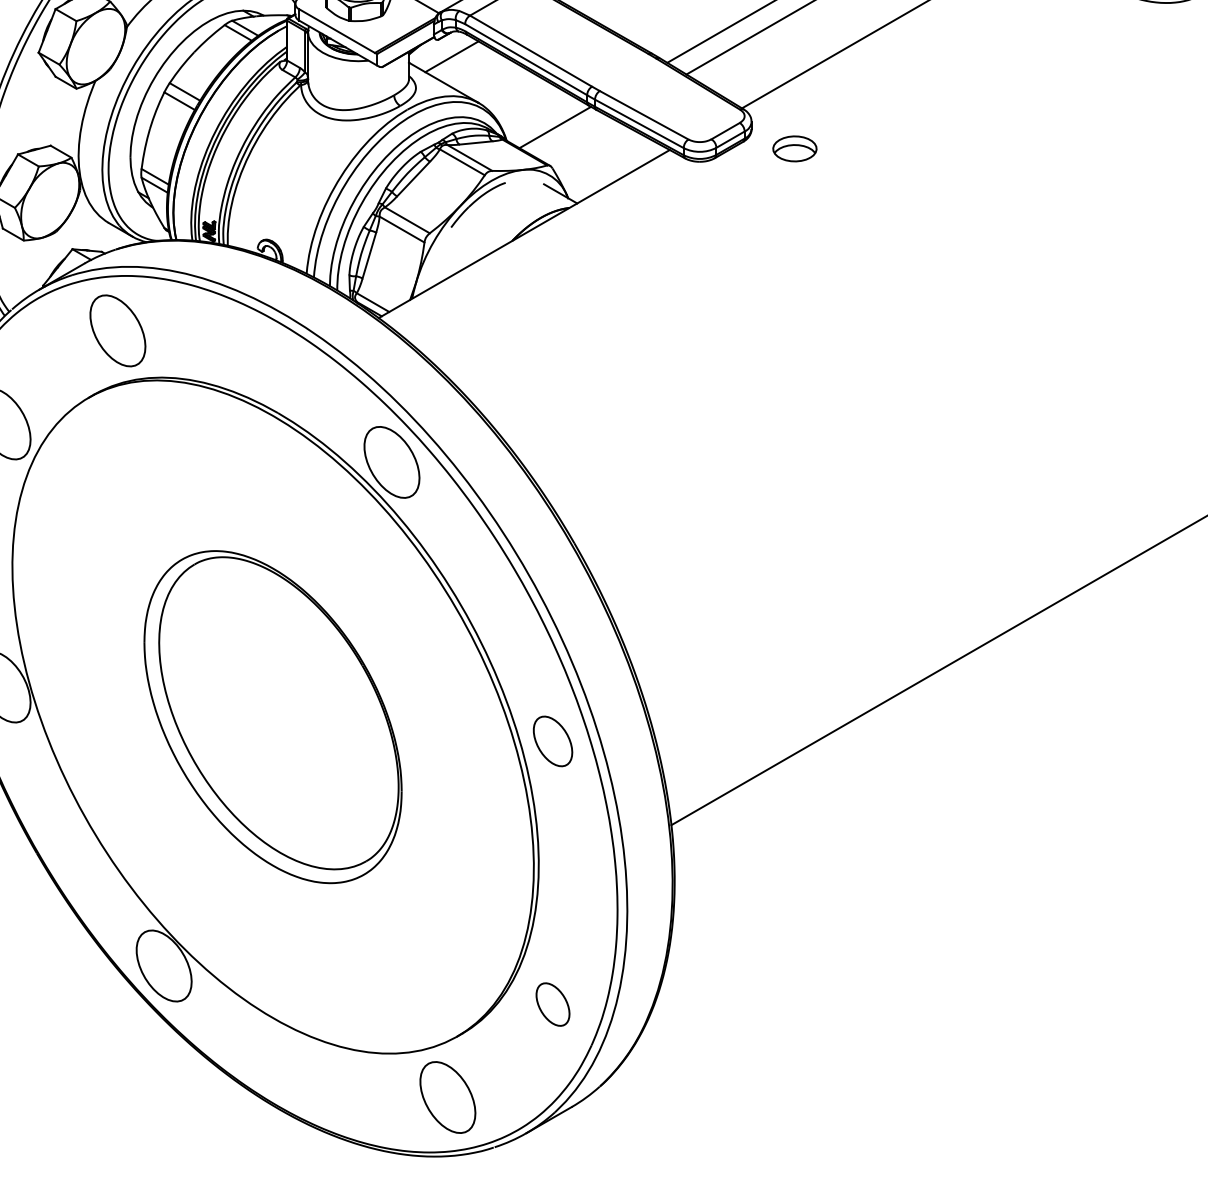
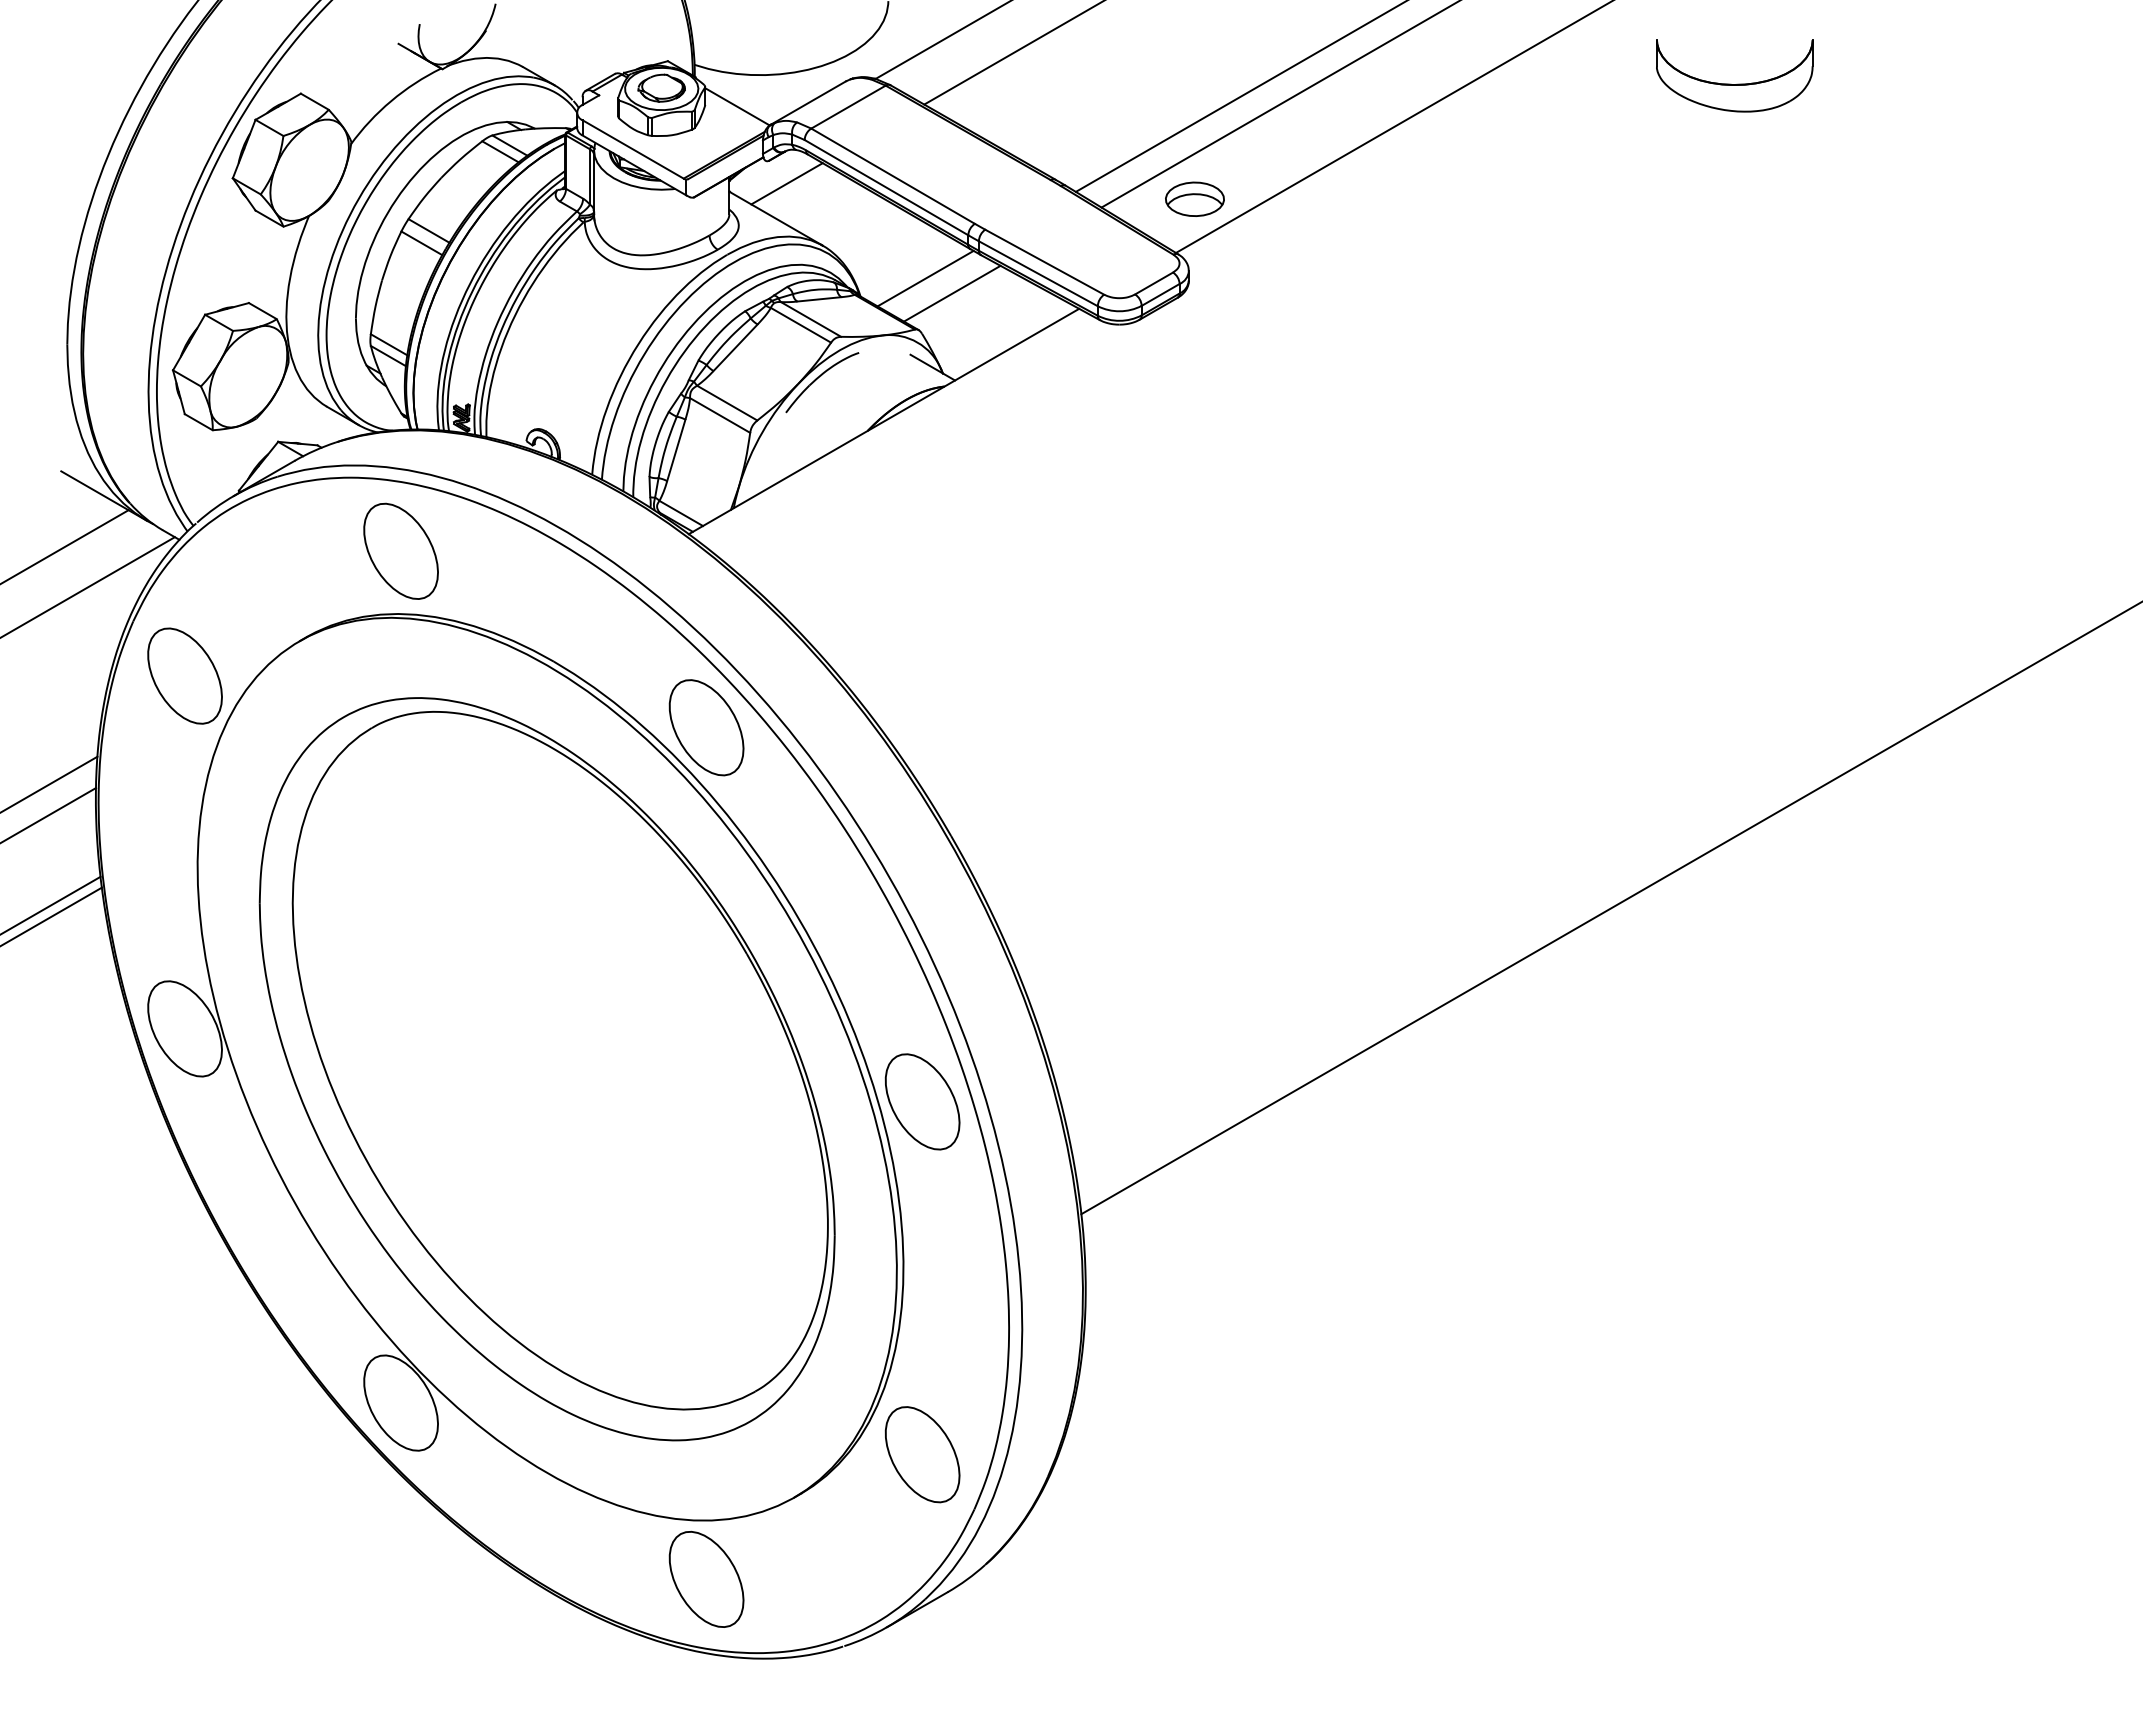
line: (574, 138) -> (951, 293), added
part: (794, 148) -> (1194, 198), moved
part: (117, 330) -> (400, 550), moved
part: (272, 717) -> (546, 1069), size x1.67
part: (552, 741) -> (922, 1101), size x1.43
part: (552, 1004) -> (922, 1454), size x1.67
part: (447, 1096) -> (706, 1578), moved

